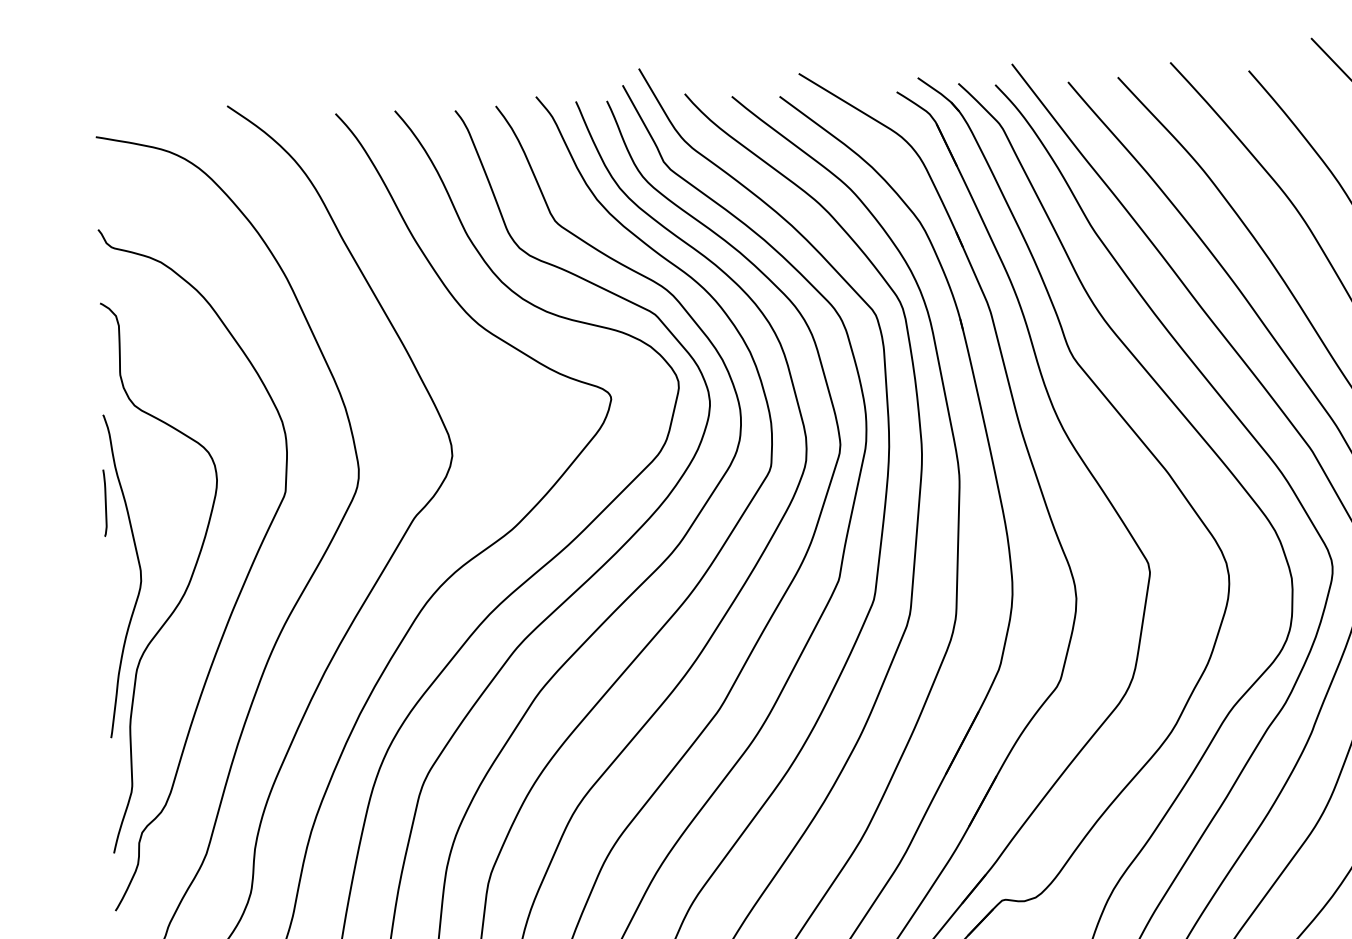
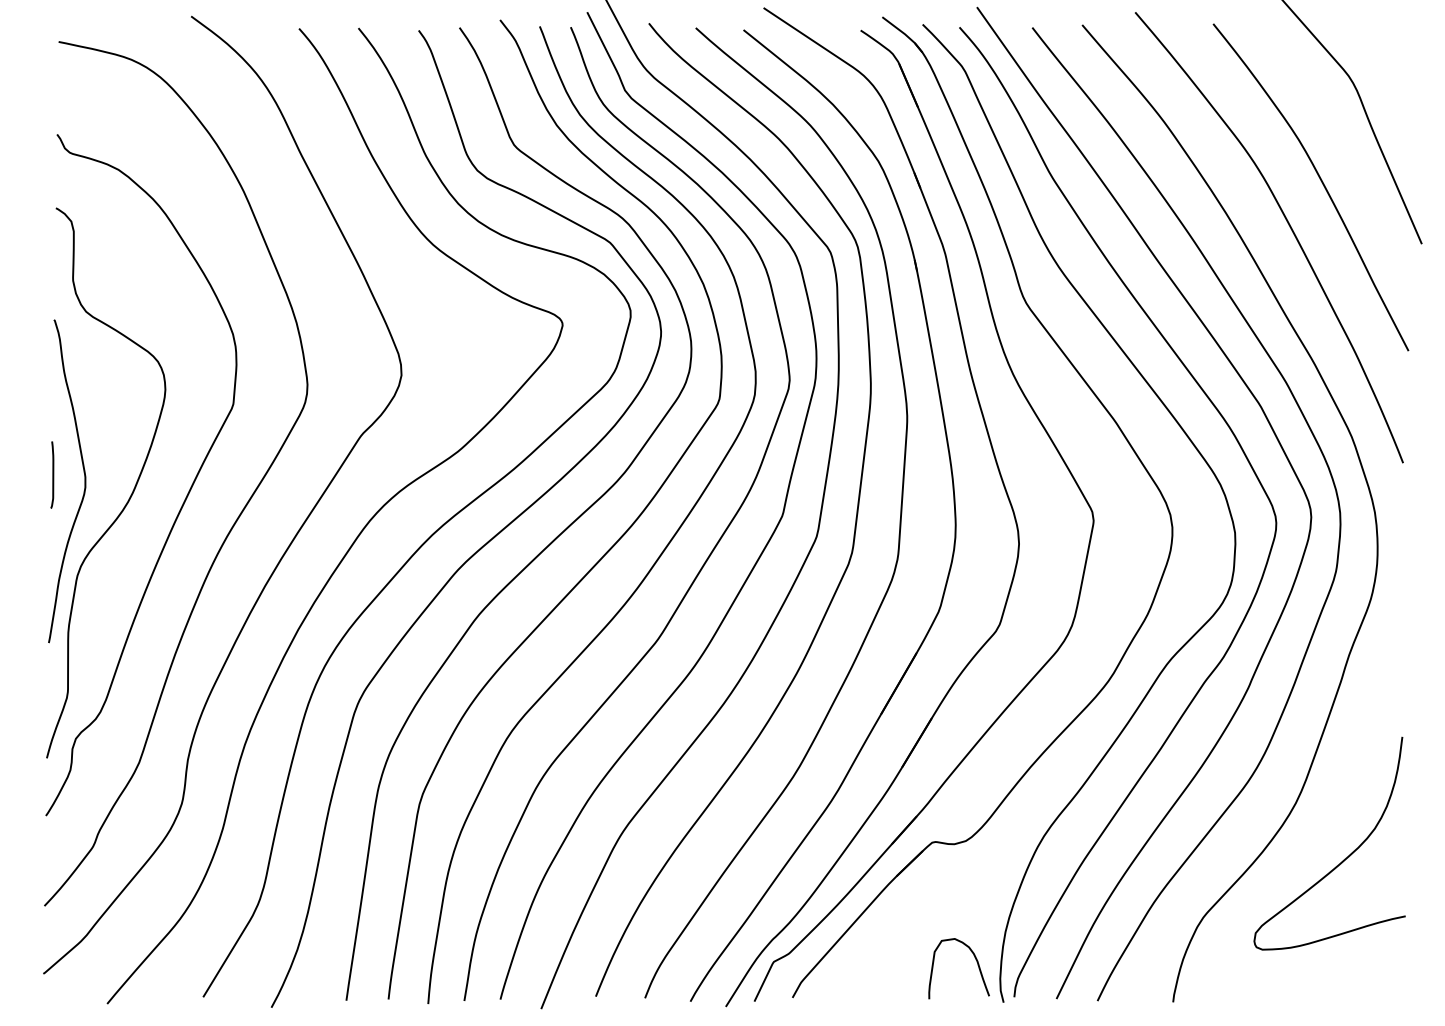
curve: (104, 502) -> (52, 474), moved

